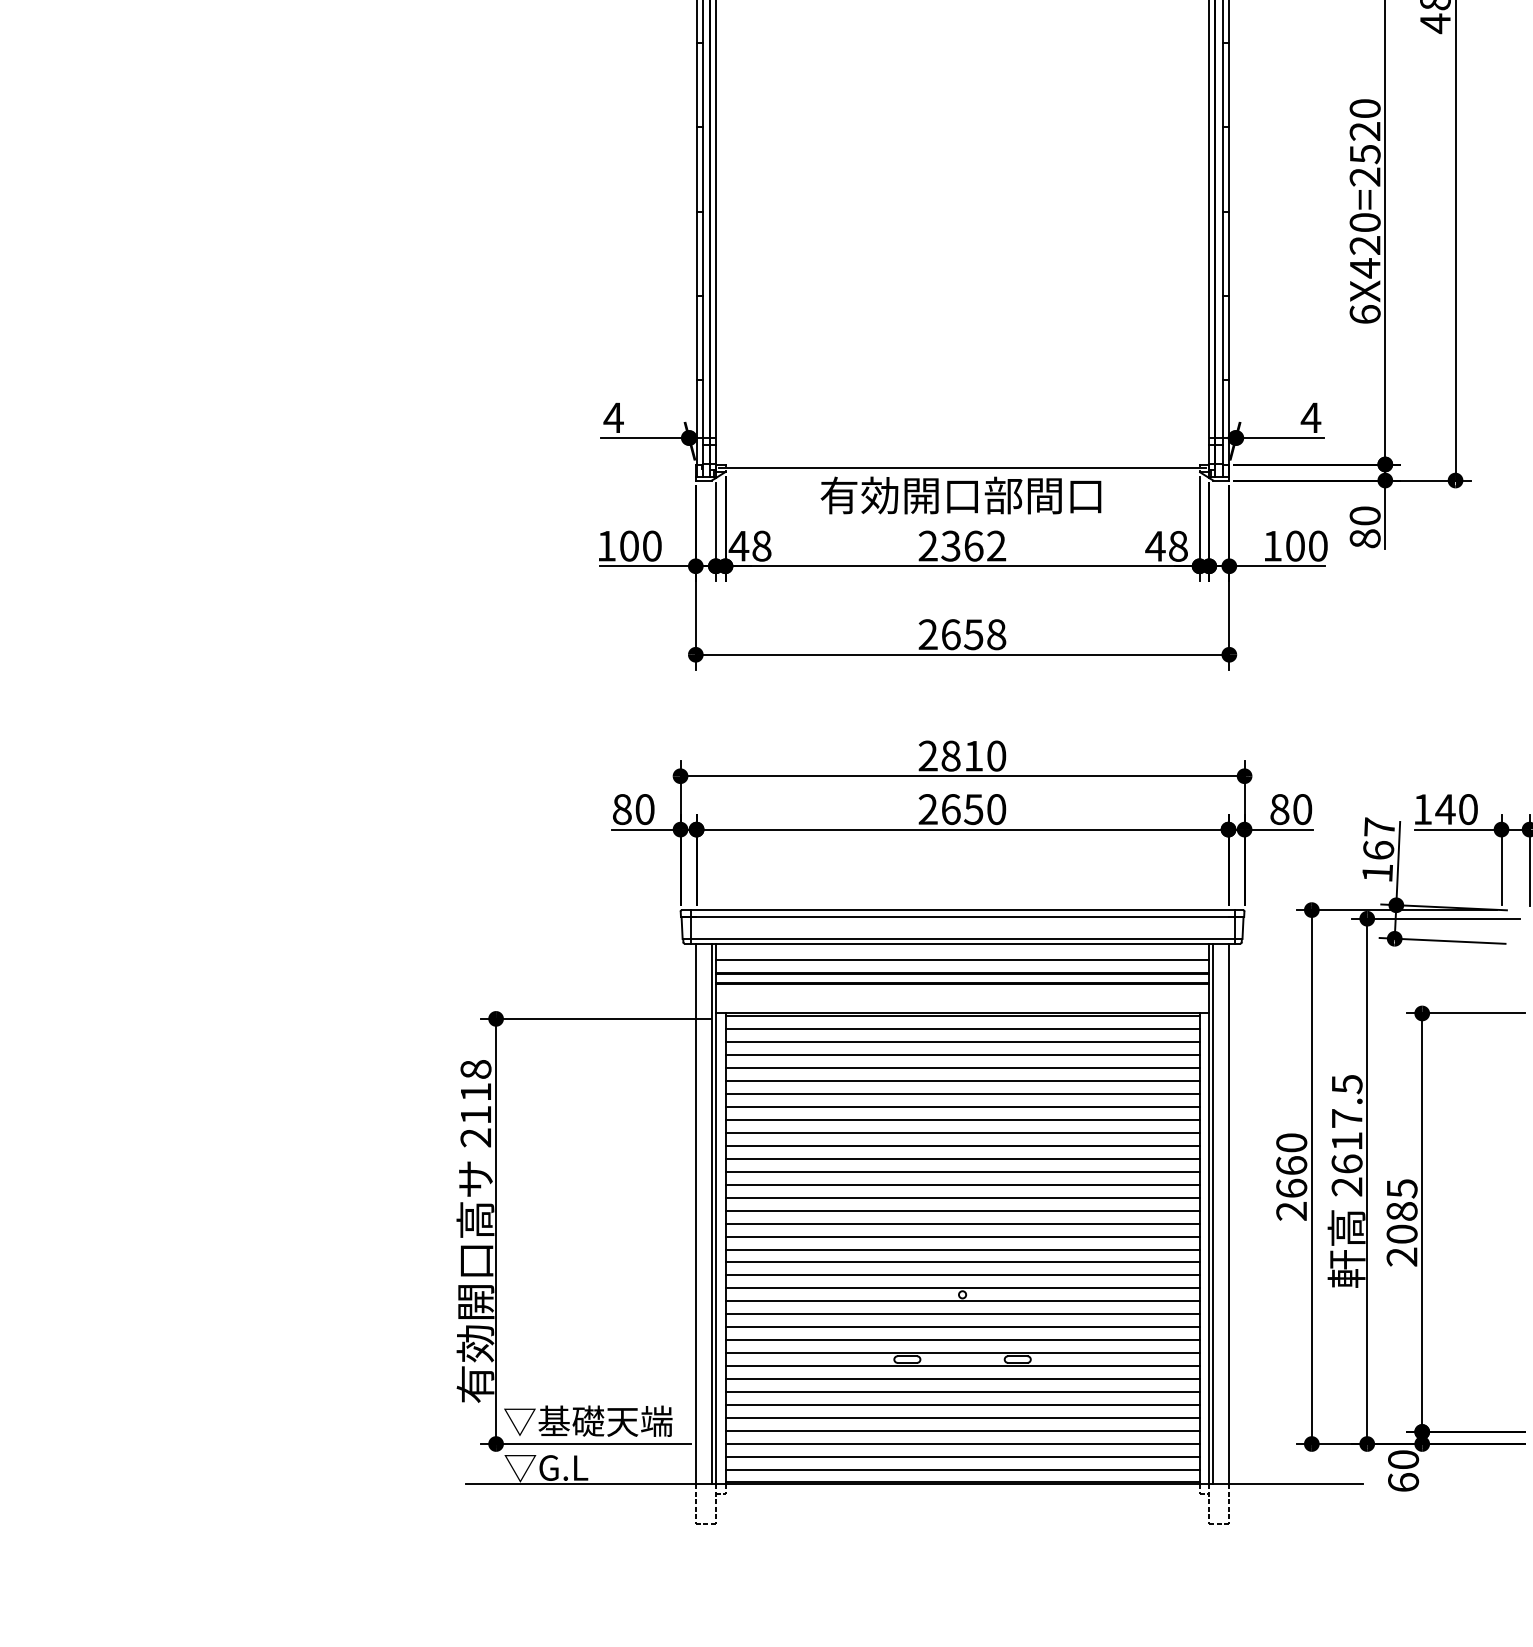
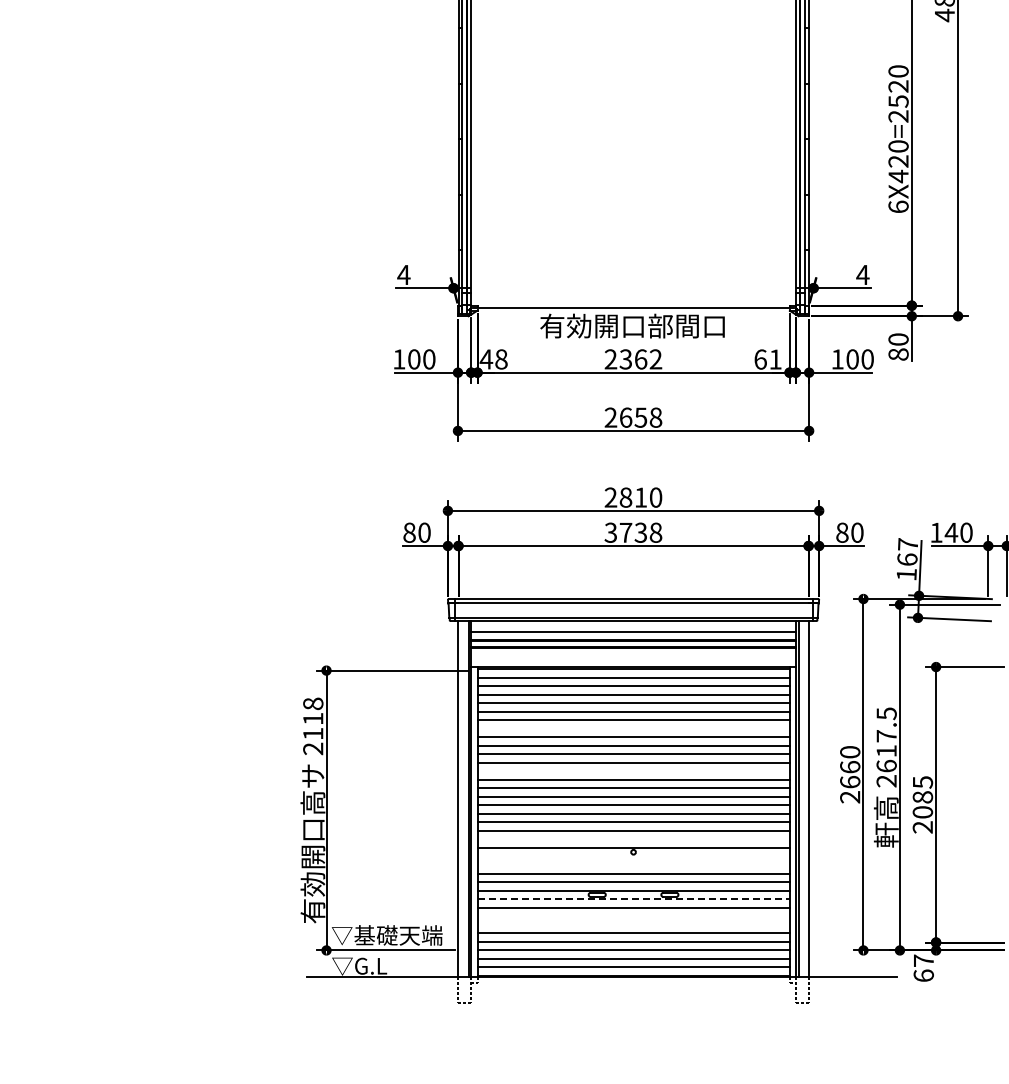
text: (1166, 546) -> (767, 359), 48 -> 61
text: (962, 809) -> (633, 532), 2650 -> 3738
line: (962, 1106) -> (633, 728), removed
line: (962, 1172) -> (633, 771), removed
line: (962, 1275) -> (633, 839), removed
line: (962, 1301) -> (633, 856), removed
line: (962, 1314) -> (633, 865), removed
line: (963, 1366) -> (634, 899), solid -> dashed
line: (962, 1392) -> (633, 916), removed
line: (962, 1404) -> (633, 924), removed
text: (1403, 1459) -> (923, 960), 60 -> 67

